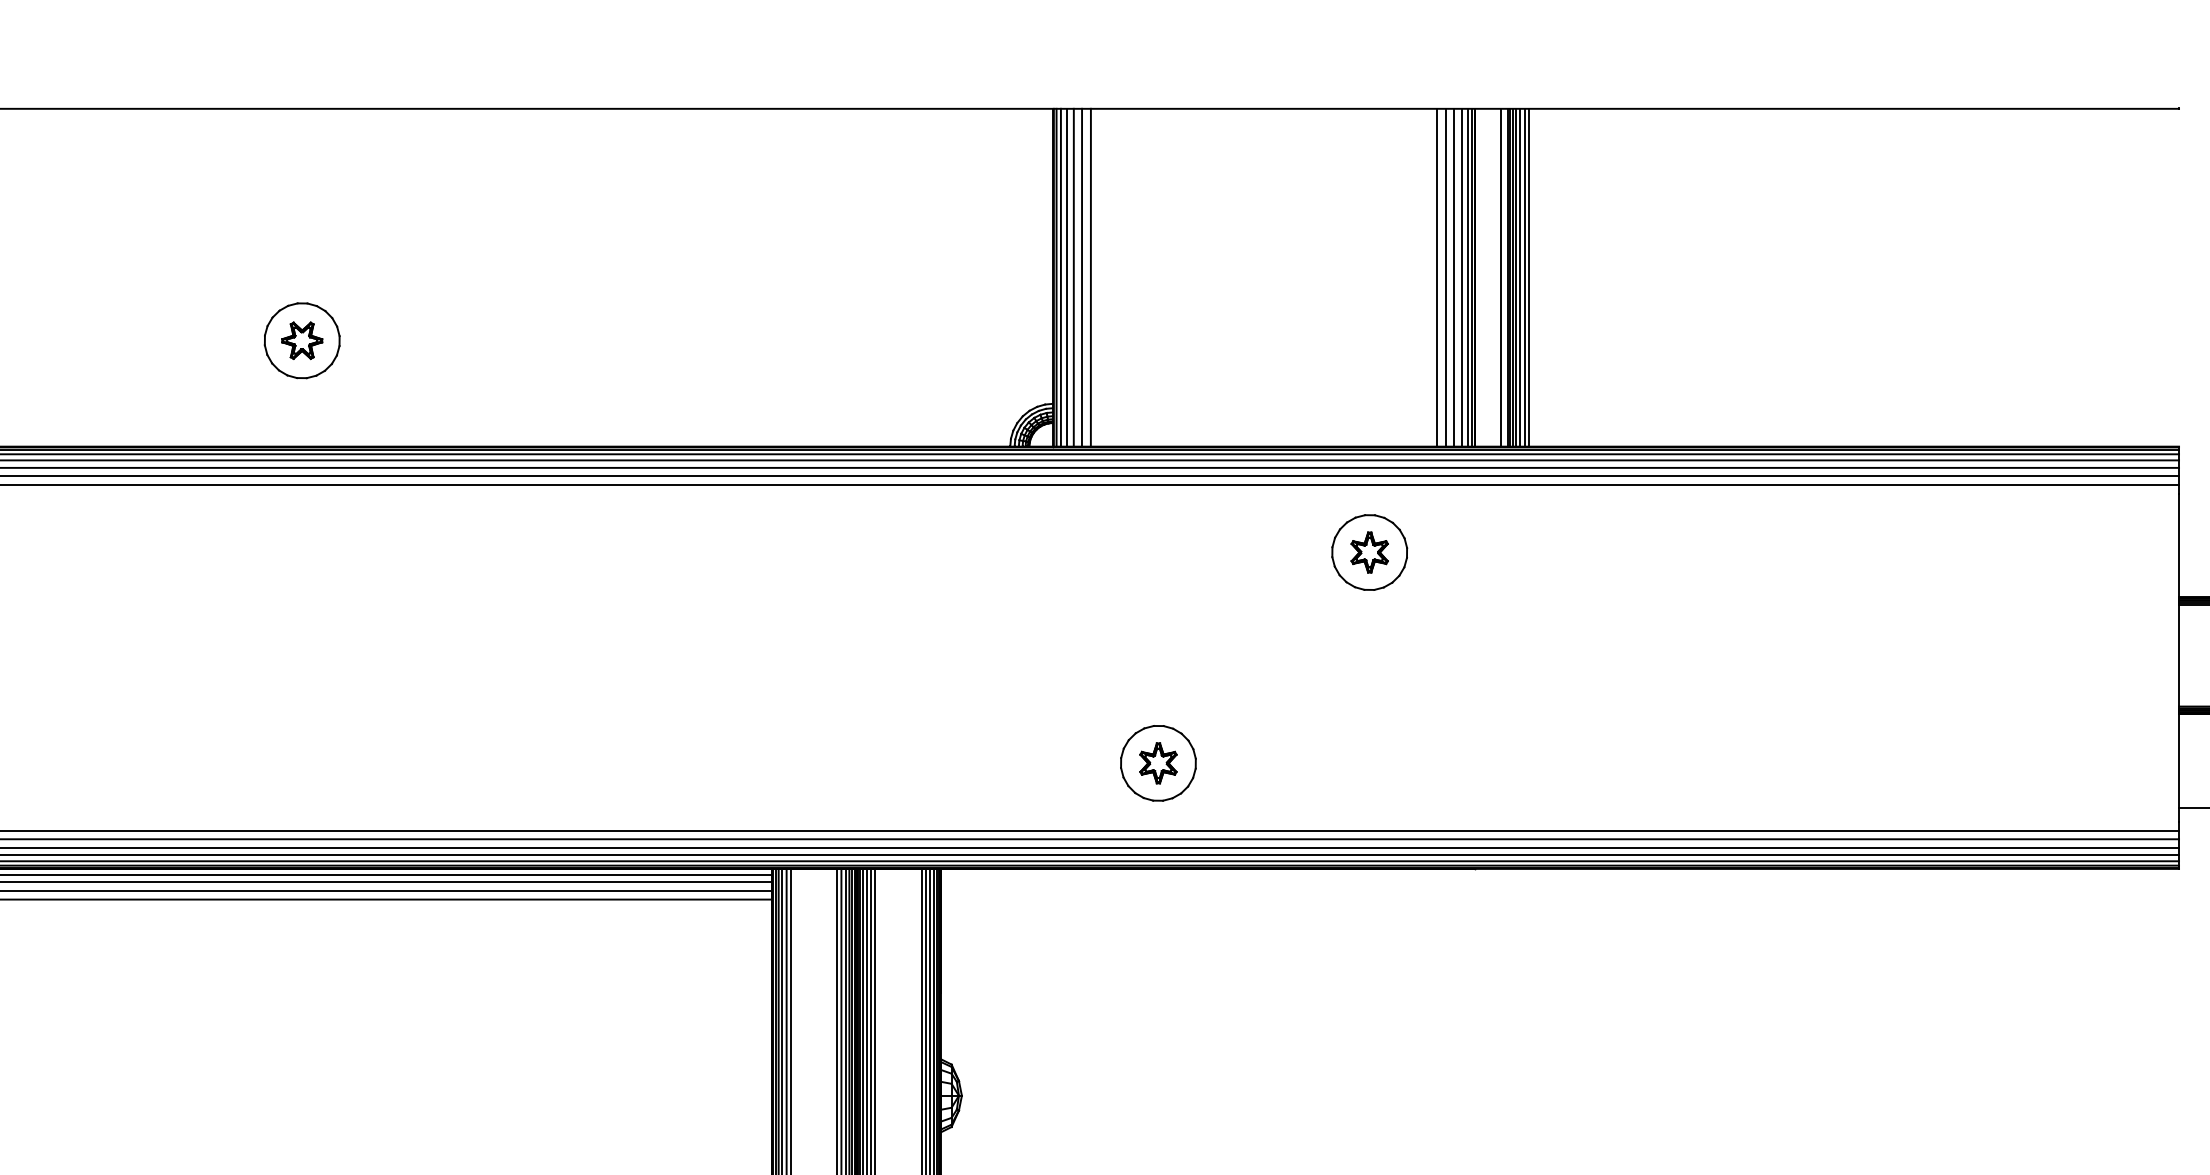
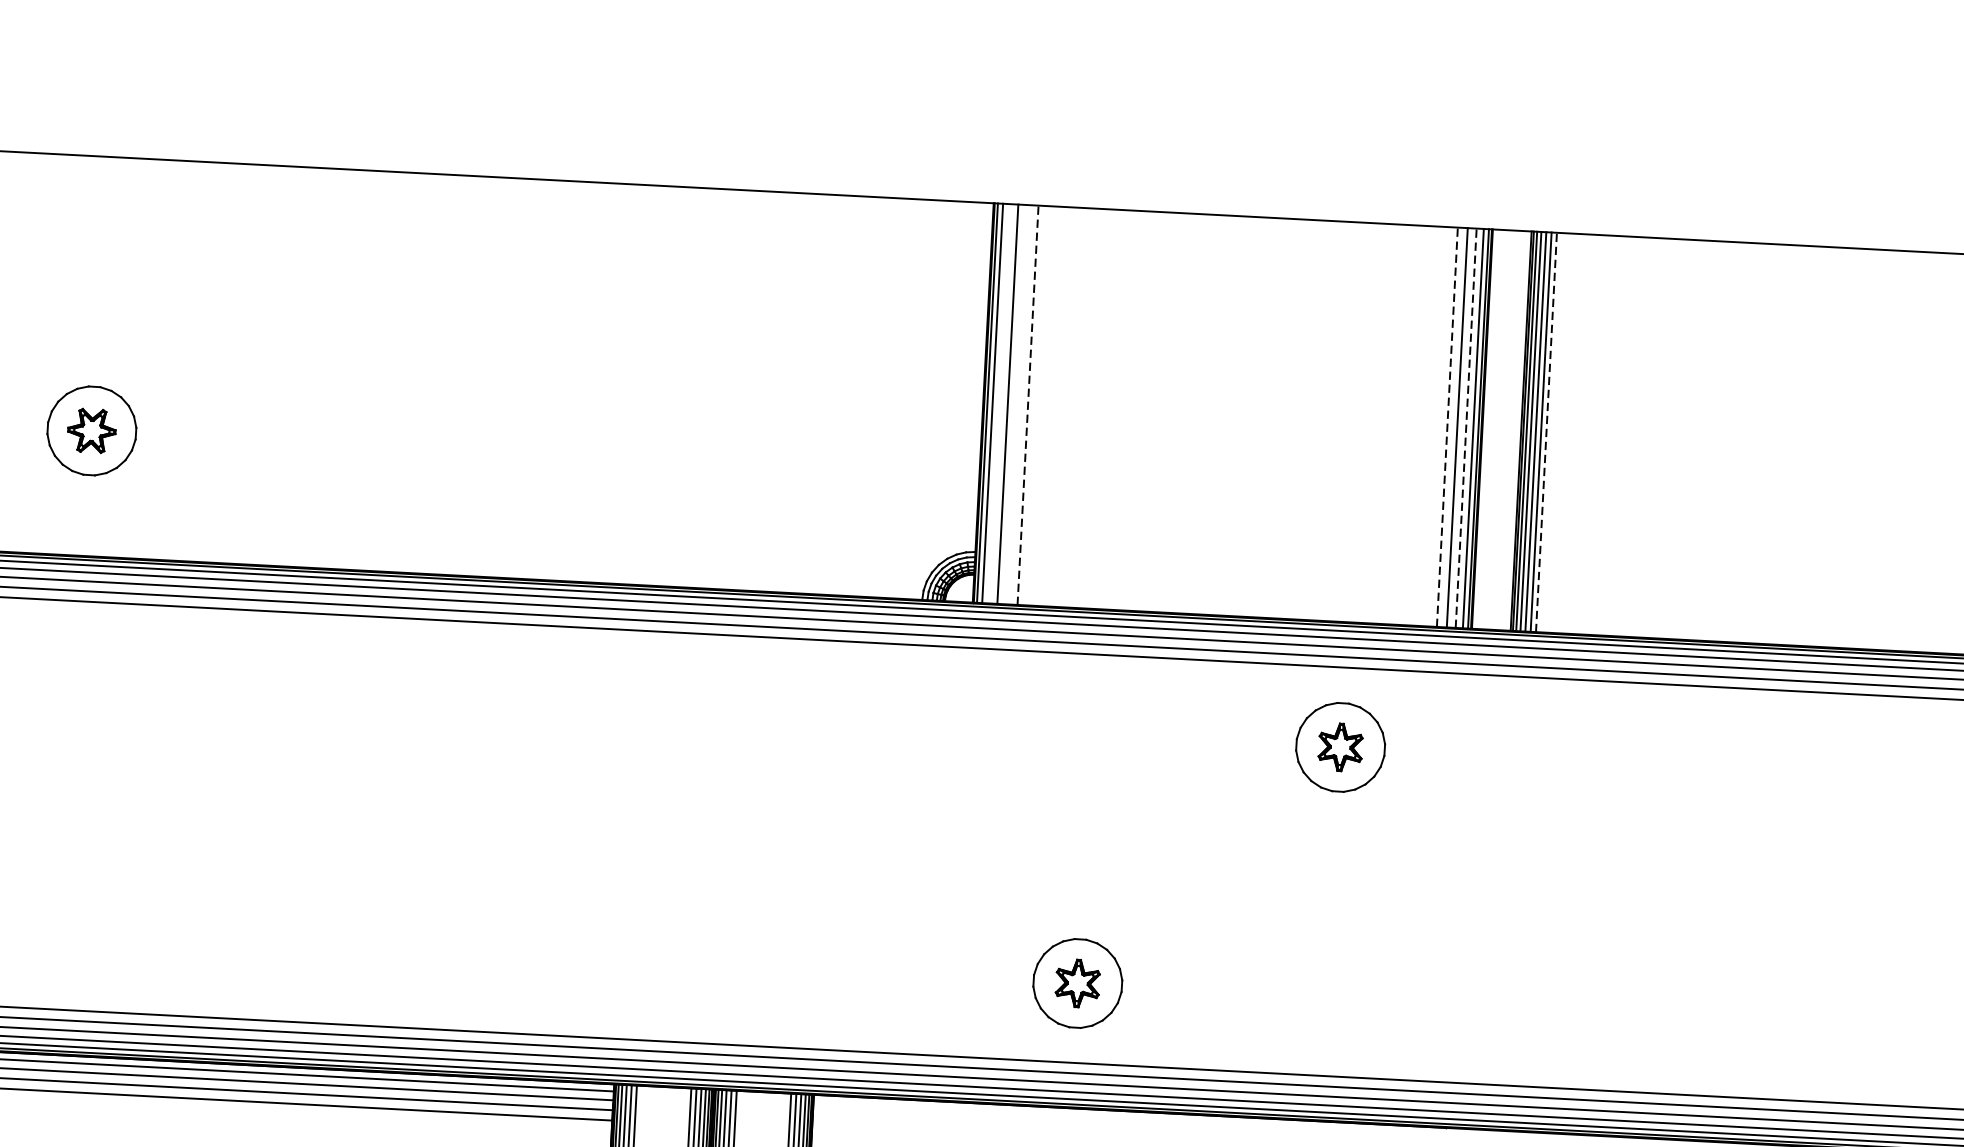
line: (1066, 277) -> (999, 403), removed
line: (1081, 277) -> (1016, 404), removed
line: (1090, 277) -> (1027, 404), solid -> dashed
line: (1436, 277) -> (1436, 426), removed
line: (1445, 277) -> (1447, 426), solid -> dashed
line: (1461, 277) -> (1466, 427), solid -> dashed
line: (1501, 277) -> (1513, 430), removed
line: (1529, 277) -> (1546, 432), solid -> dashed

